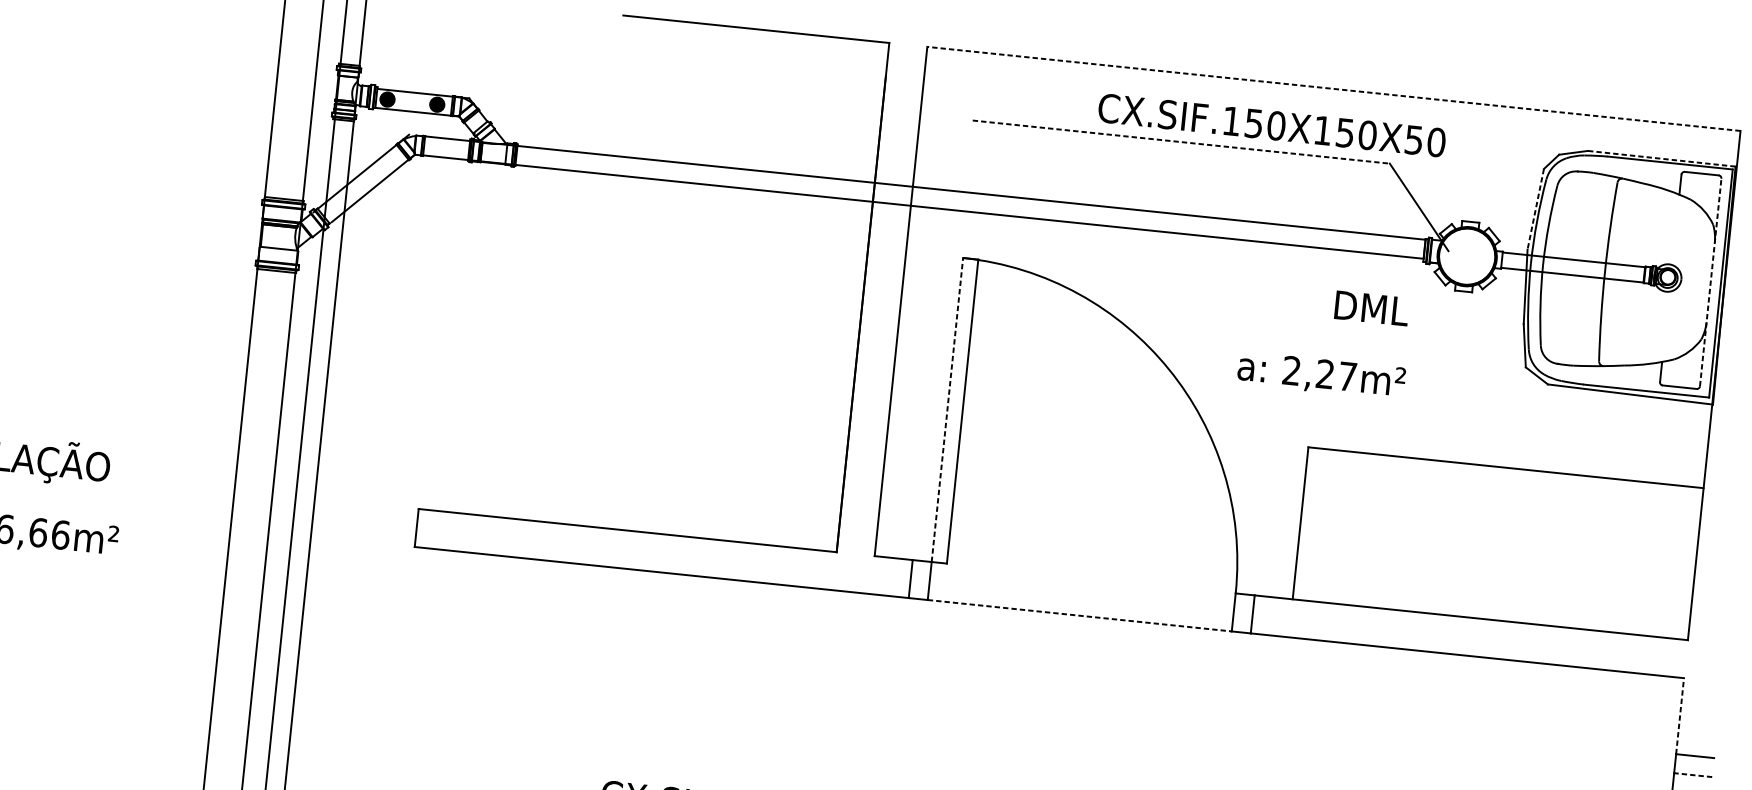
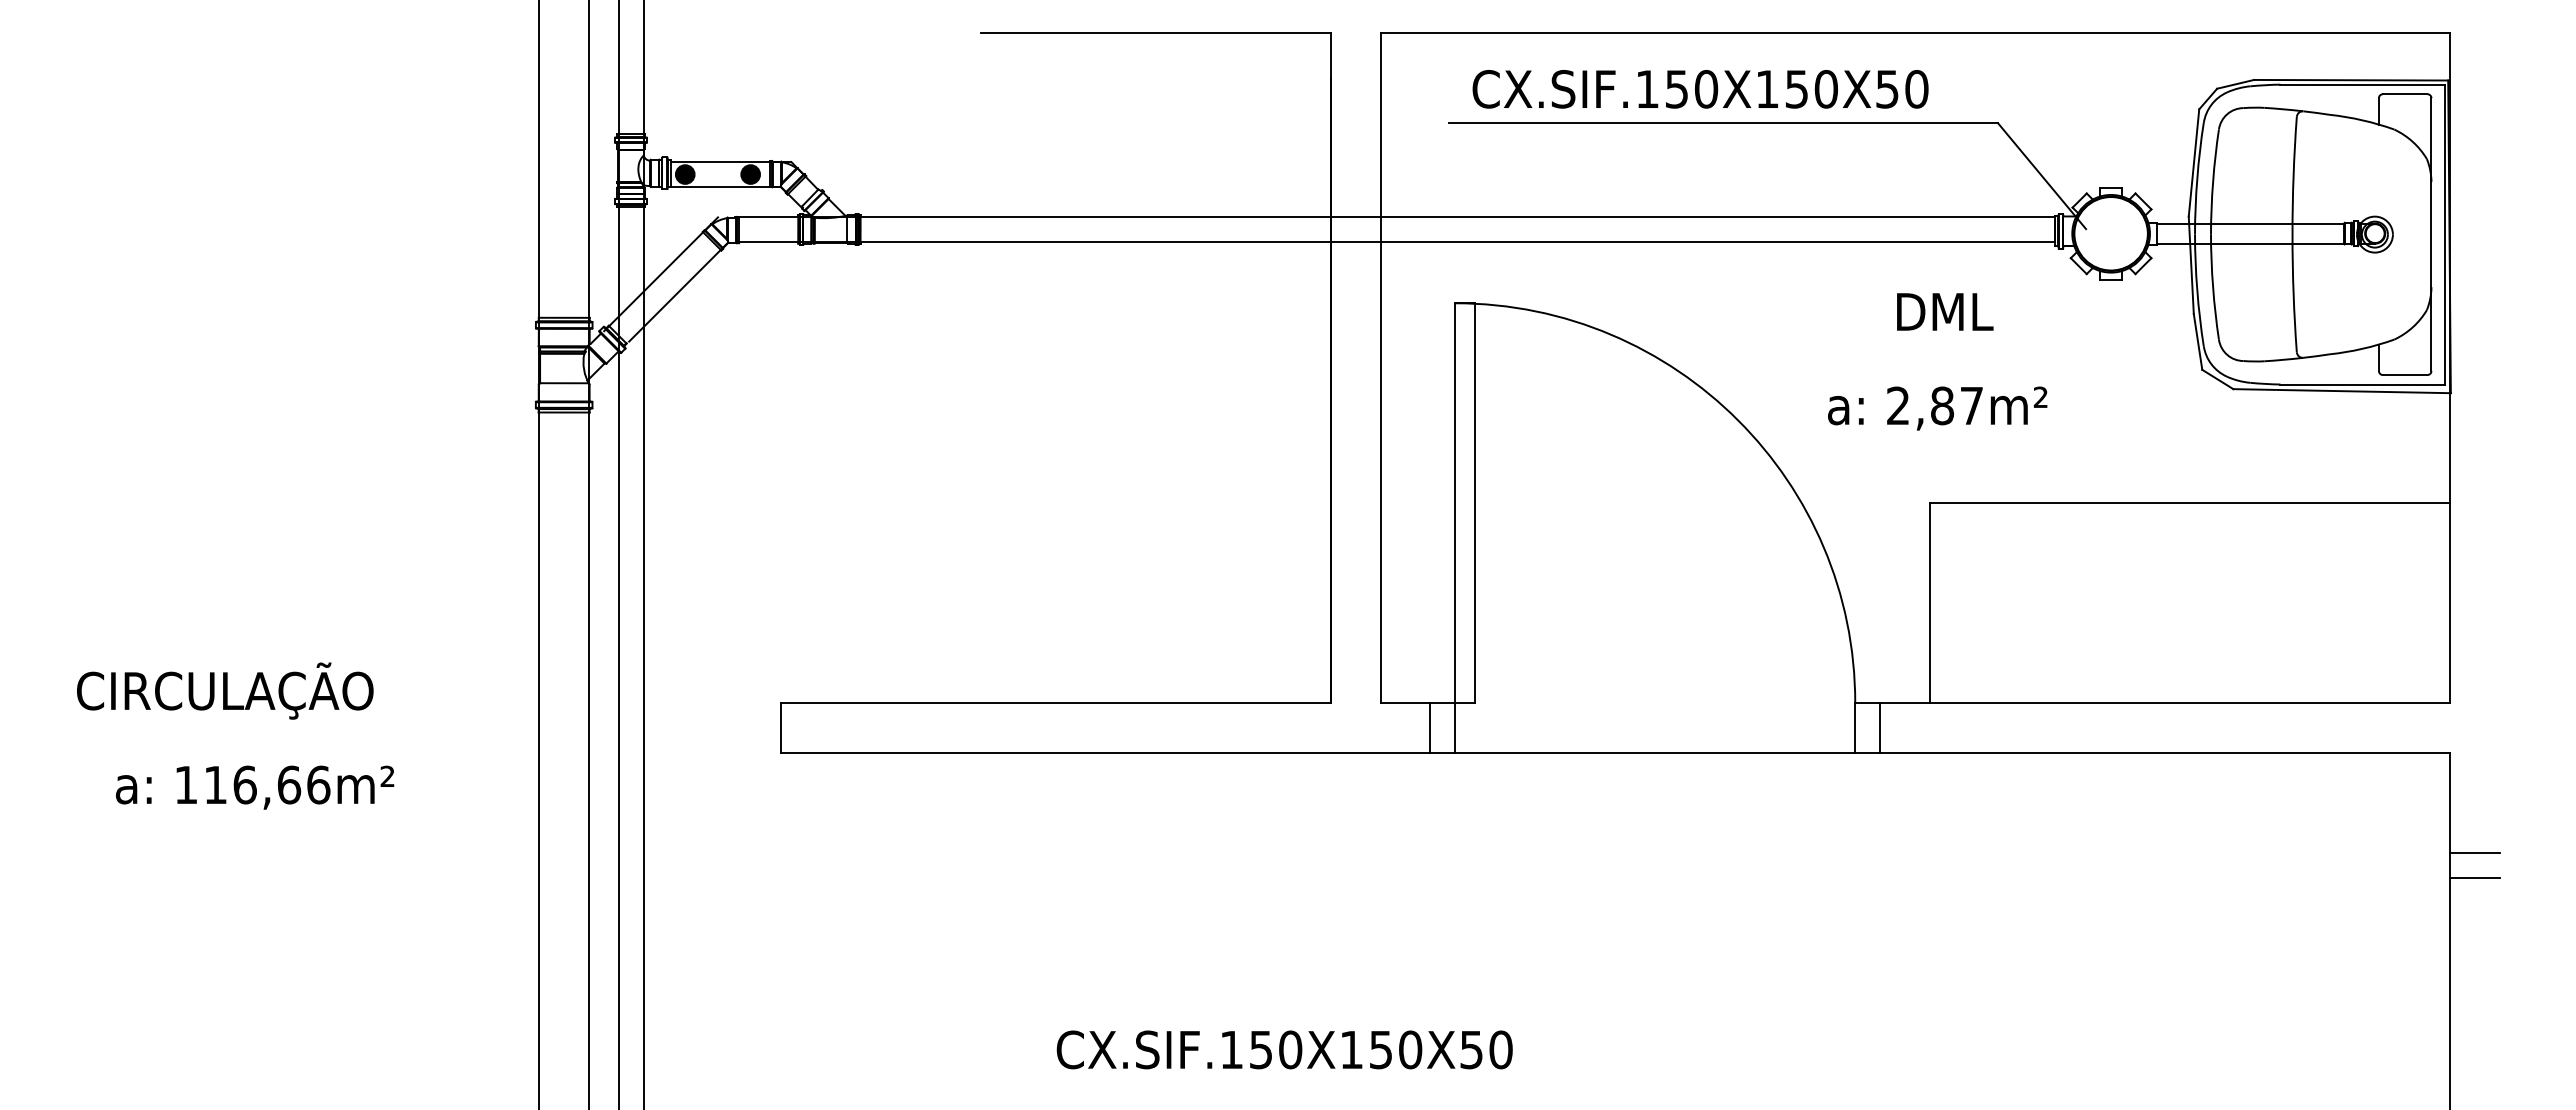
line: (1334, 89) -> (1915, 33), dashed -> solid
text: (1271, 125) -> (1700, 89), moved
line: (1181, 142) -> (1724, 123), dashed -> solid
line: (1661, 158) -> (2350, 80), dashed -> solid
line: (1536, 209) -> (2194, 162), dashed -> solid
line: (1710, 282) -> (2431, 234), dashed -> solid
text: (1372, 308) -> (1945, 311), moved
text: (1325, 374) -> (1942, 405), 2,27m² -> 2,87m²
line: (947, 410) -> (1455, 503), dashed -> solid
line: (1079, 616) -> (1655, 753), dashed -> solid
line: (1679, 716) -> (2449, 803), dashed -> solid
line: (1692, 774) -> (2474, 877), dashed -> solid

